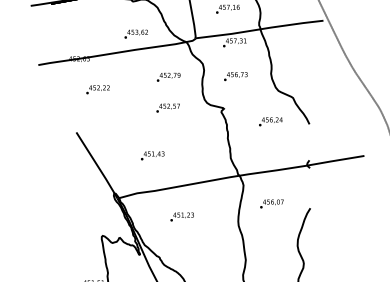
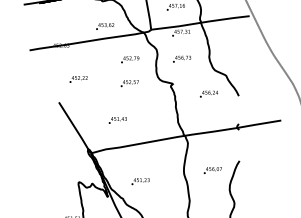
text: (97, 89) -> (78, 79), moved
text: (271, 203) -> (212, 170), moved
text: (182, 216) -> (140, 181), moved

